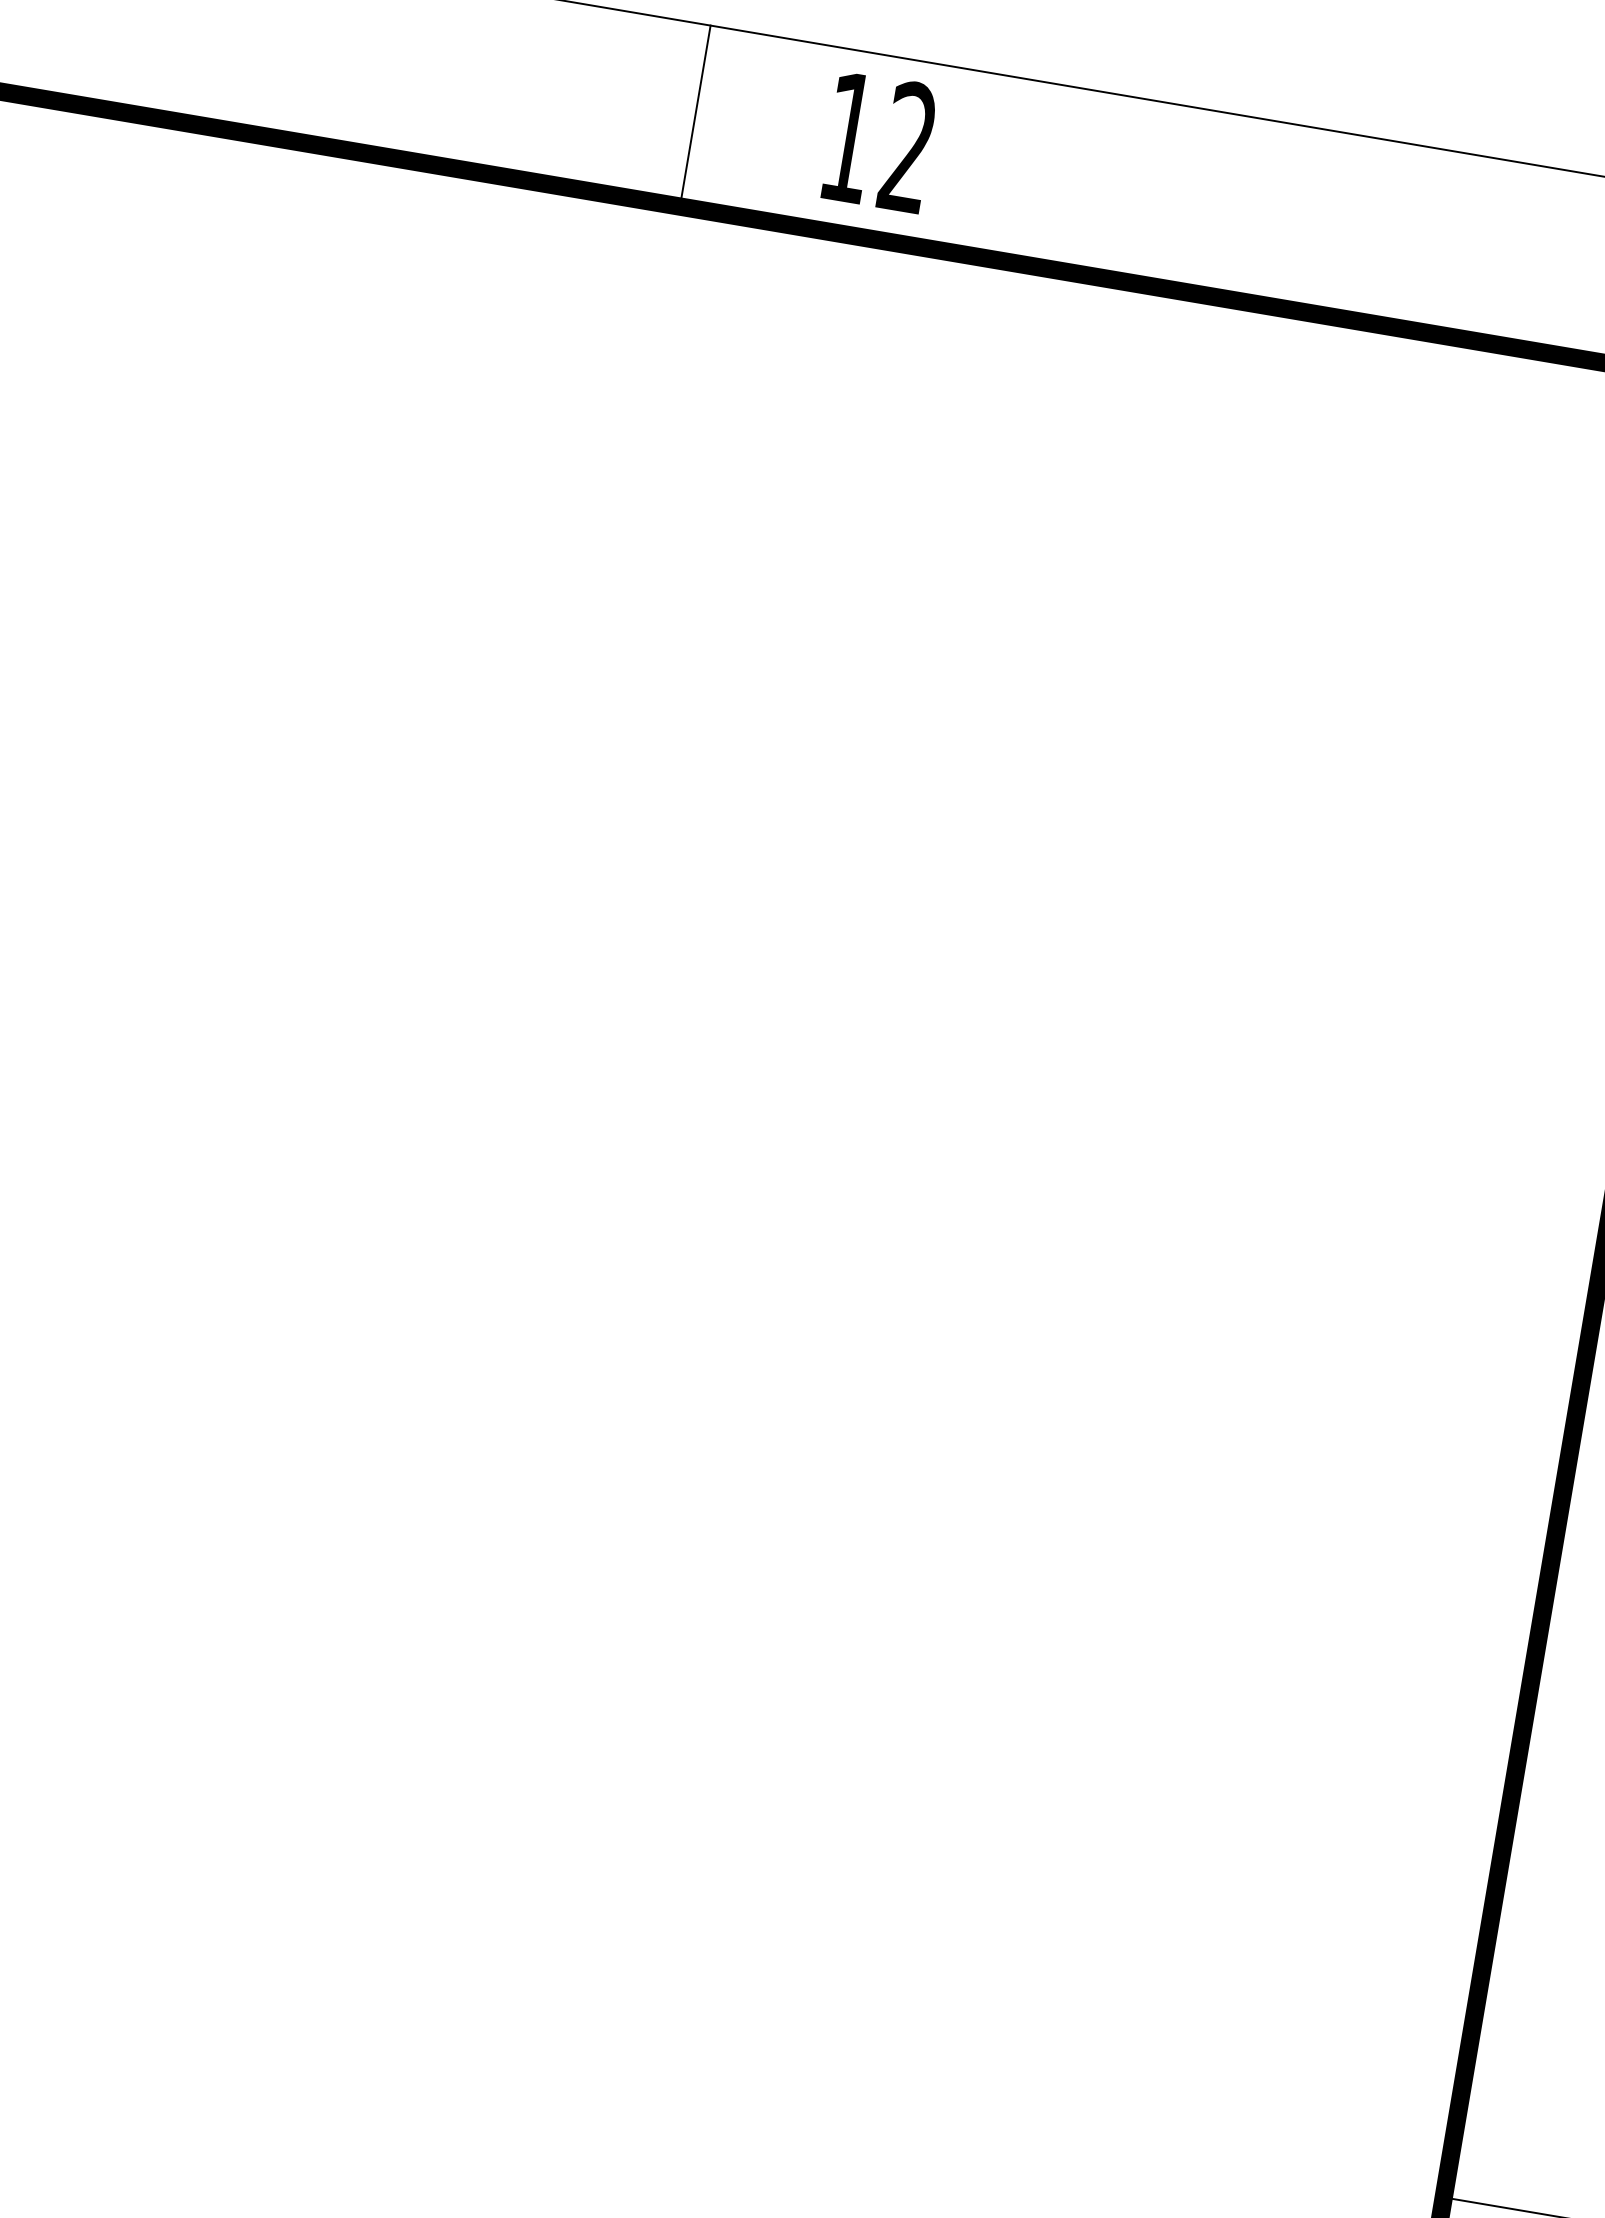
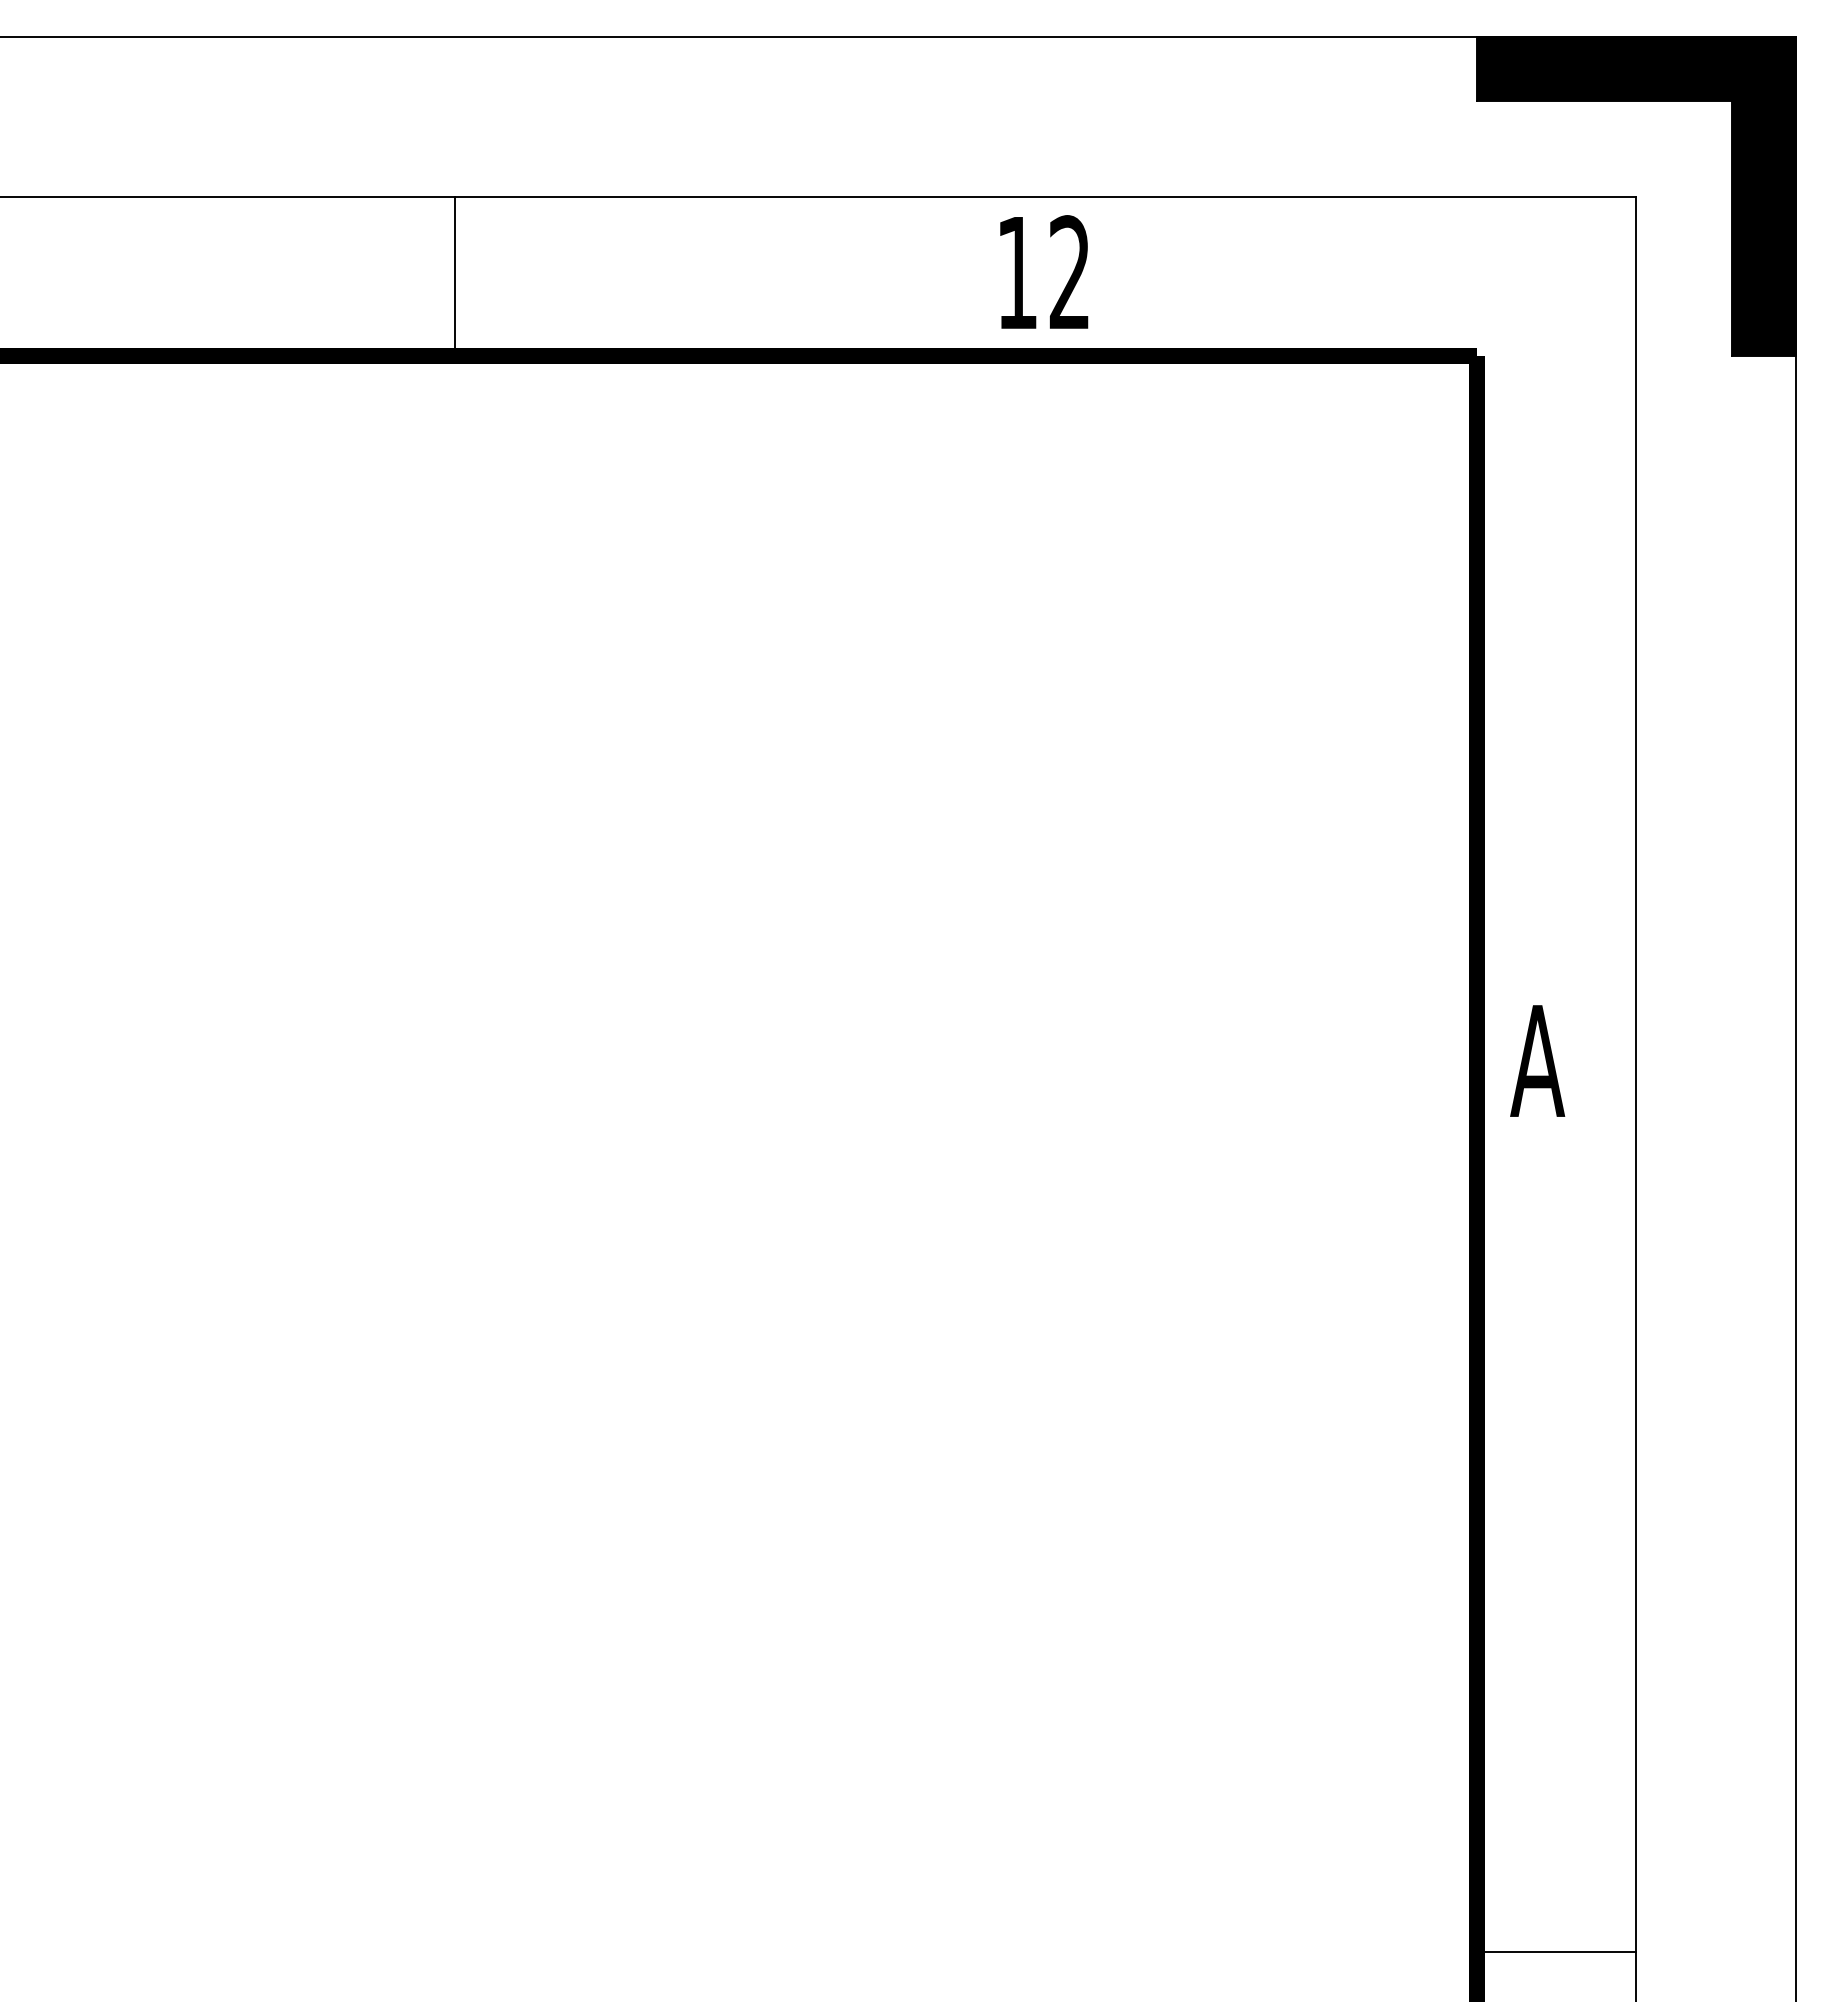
line: (695, 115) -> (455, 276), moved
text: (880, 141) -> (1044, 271), moved

